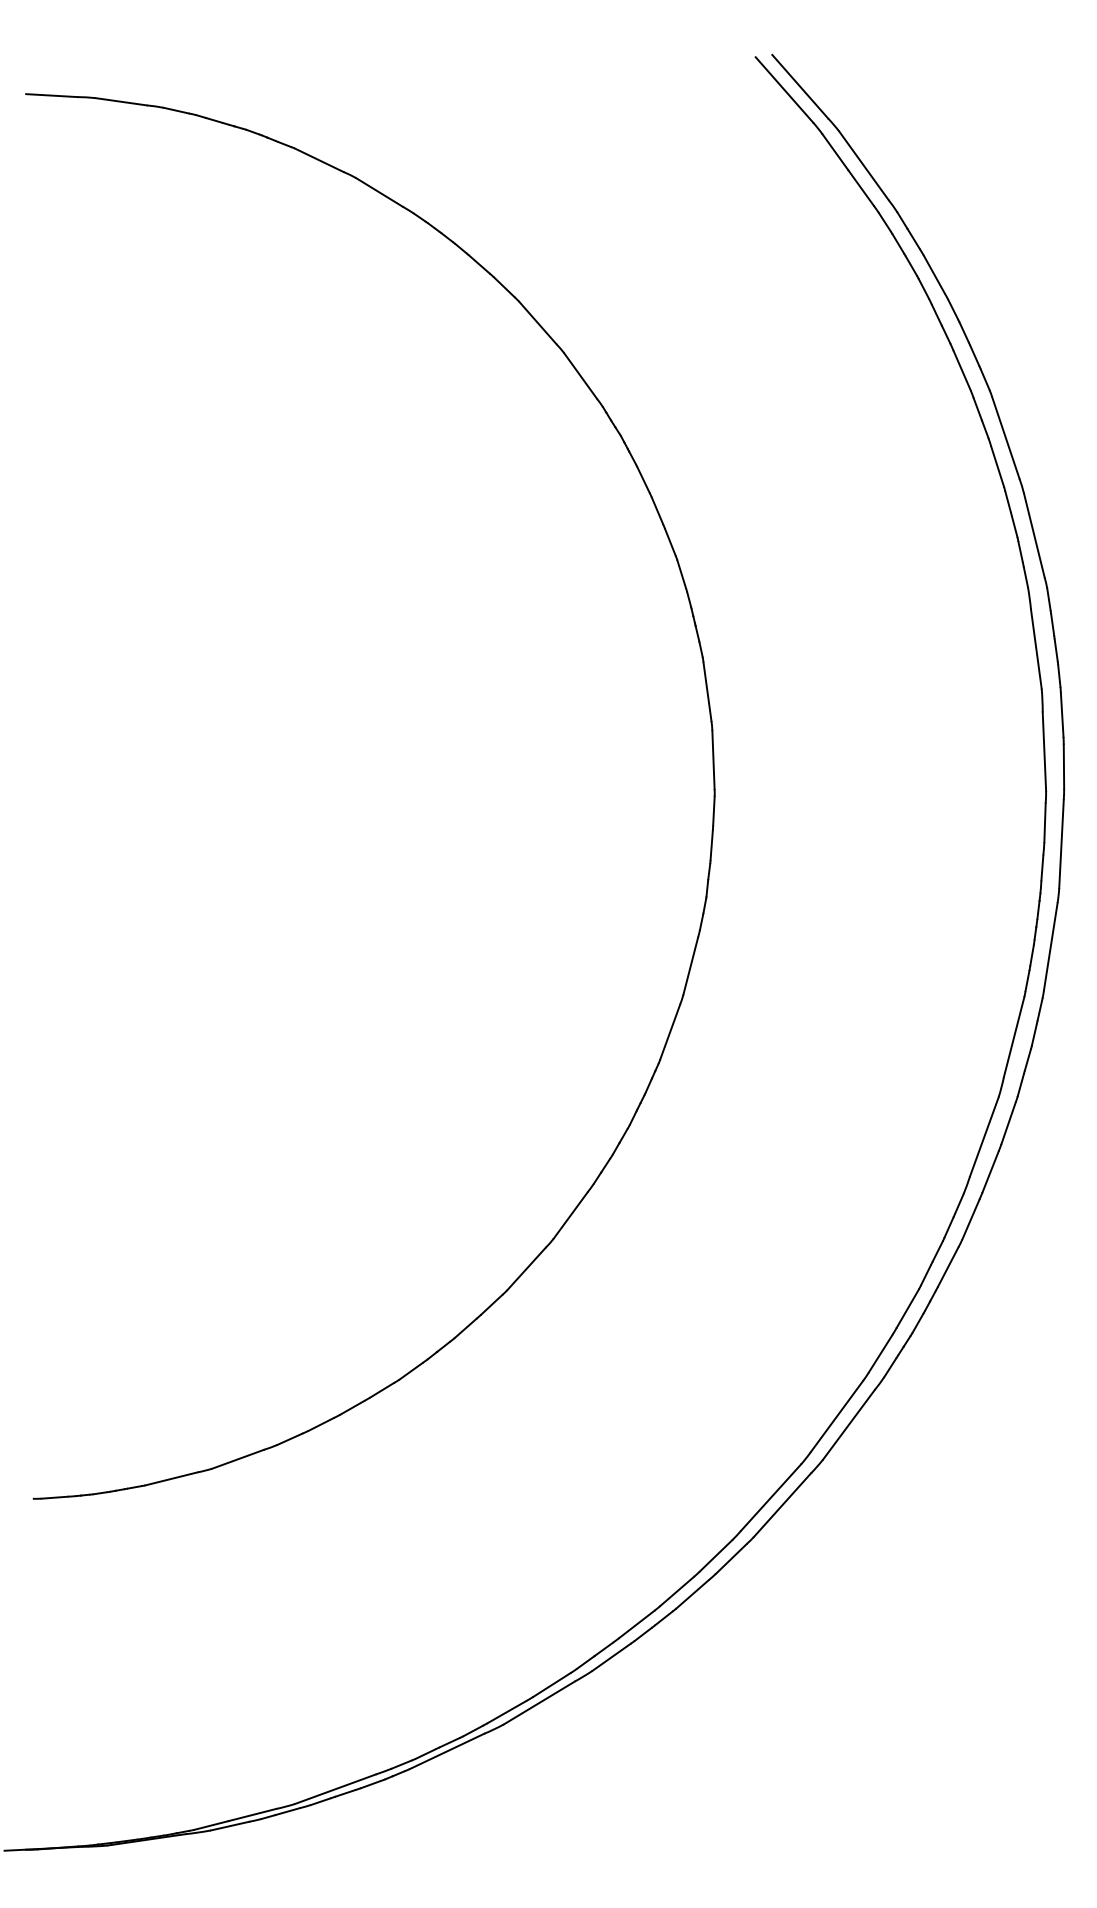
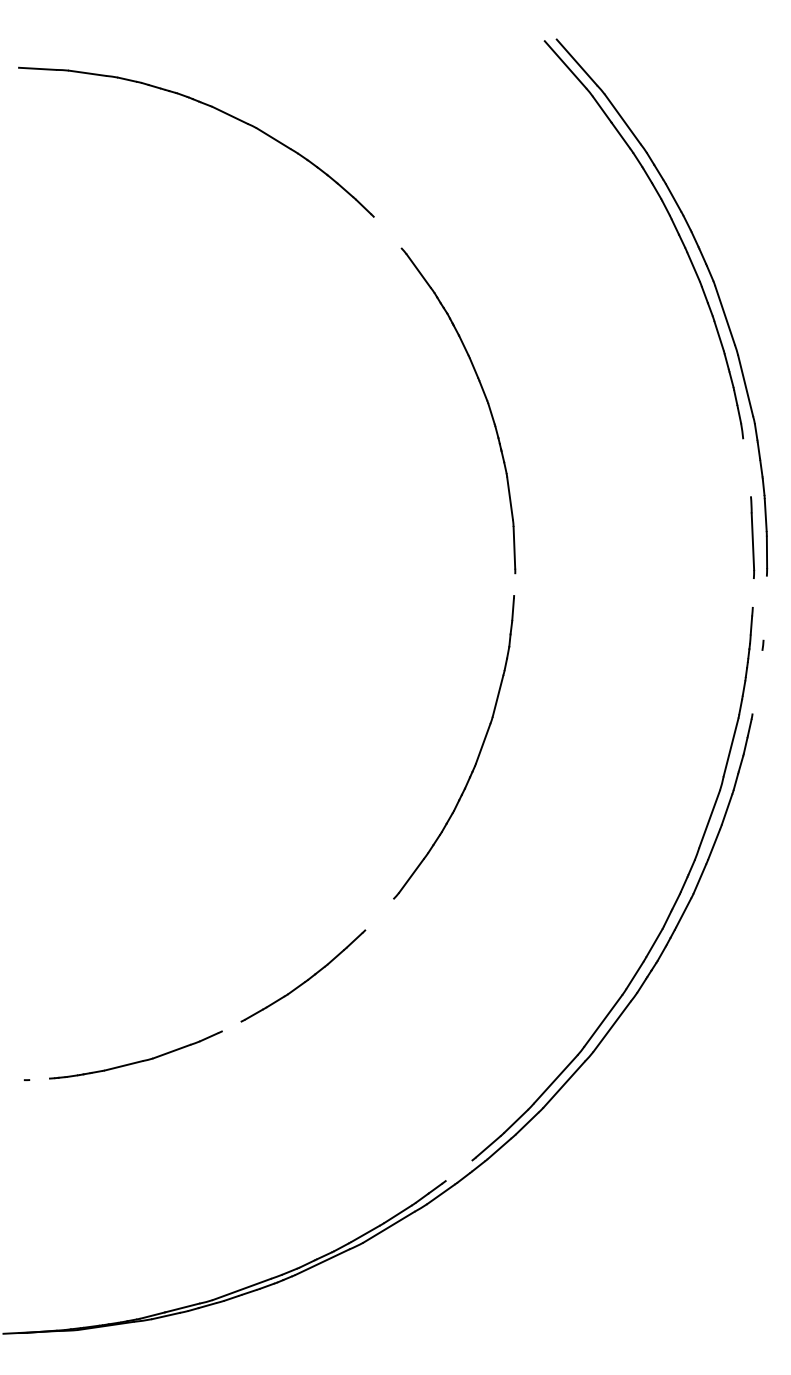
line: (537, 322) -> (387, 232), removed
line: (1036, 648) -> (747, 467), removed
line: (713, 810) -> (514, 584), removed
line: (1044, 822) -> (752, 592), removed
line: (1061, 843) -> (765, 607), removed
line: (1050, 946) -> (757, 682), removed
line: (526, 1268) -> (379, 914), removed
line: (320, 1424) -> (231, 1026), removed
line: (54, 1497) -> (39, 1079), removed
line: (636, 1624) -> (458, 1170), removed

